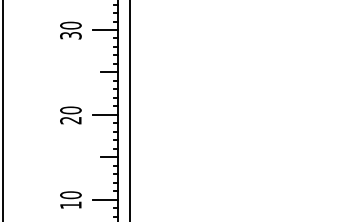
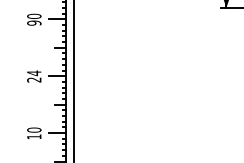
text: (71, 34) -> (34, 22), 30 -> 90
text: (71, 110) -> (34, 73), 20 -> 24

